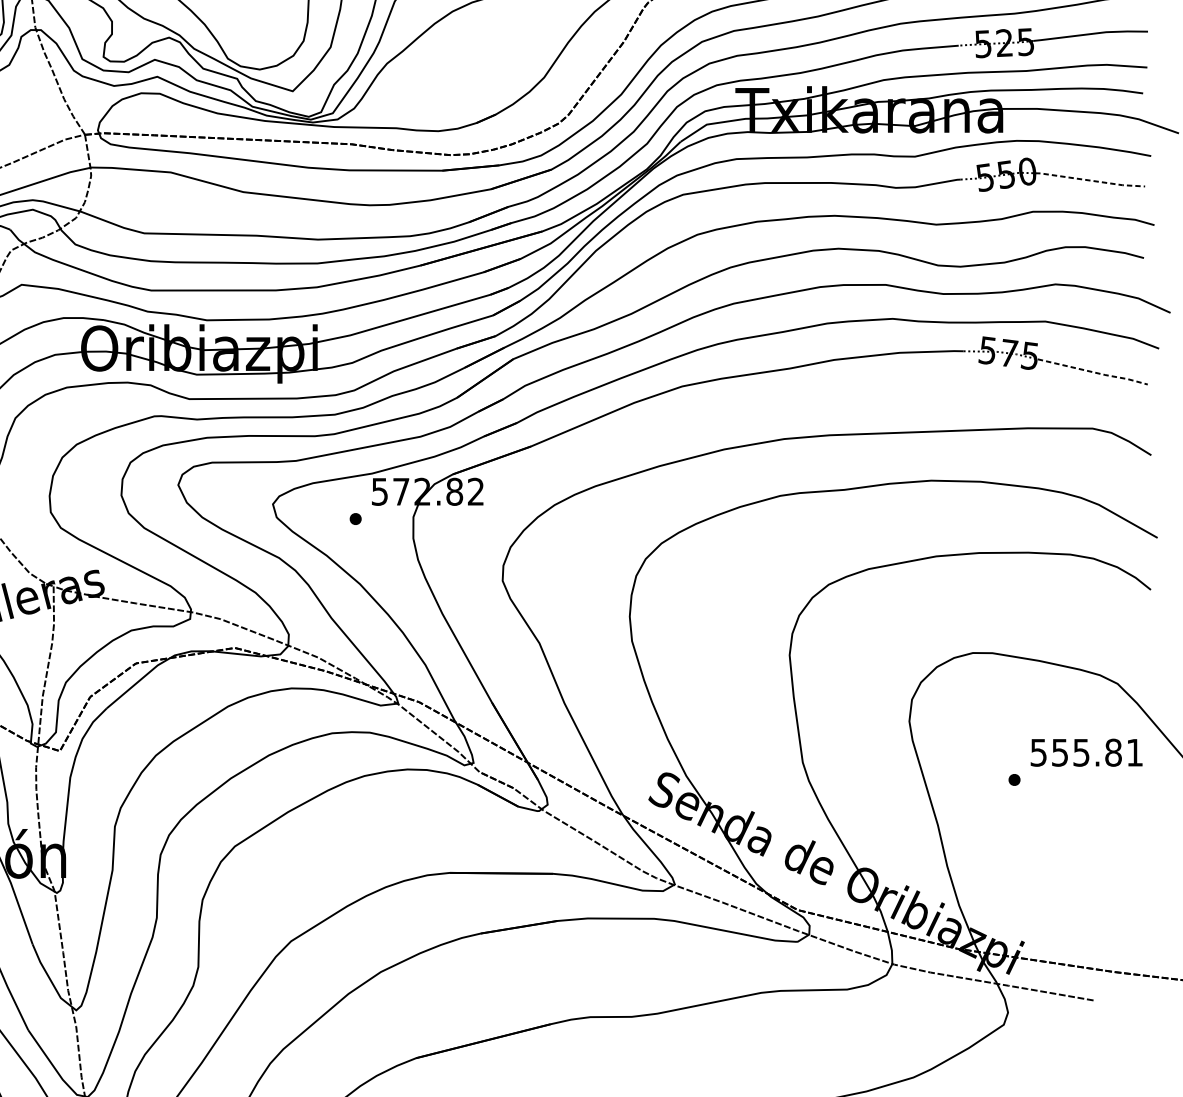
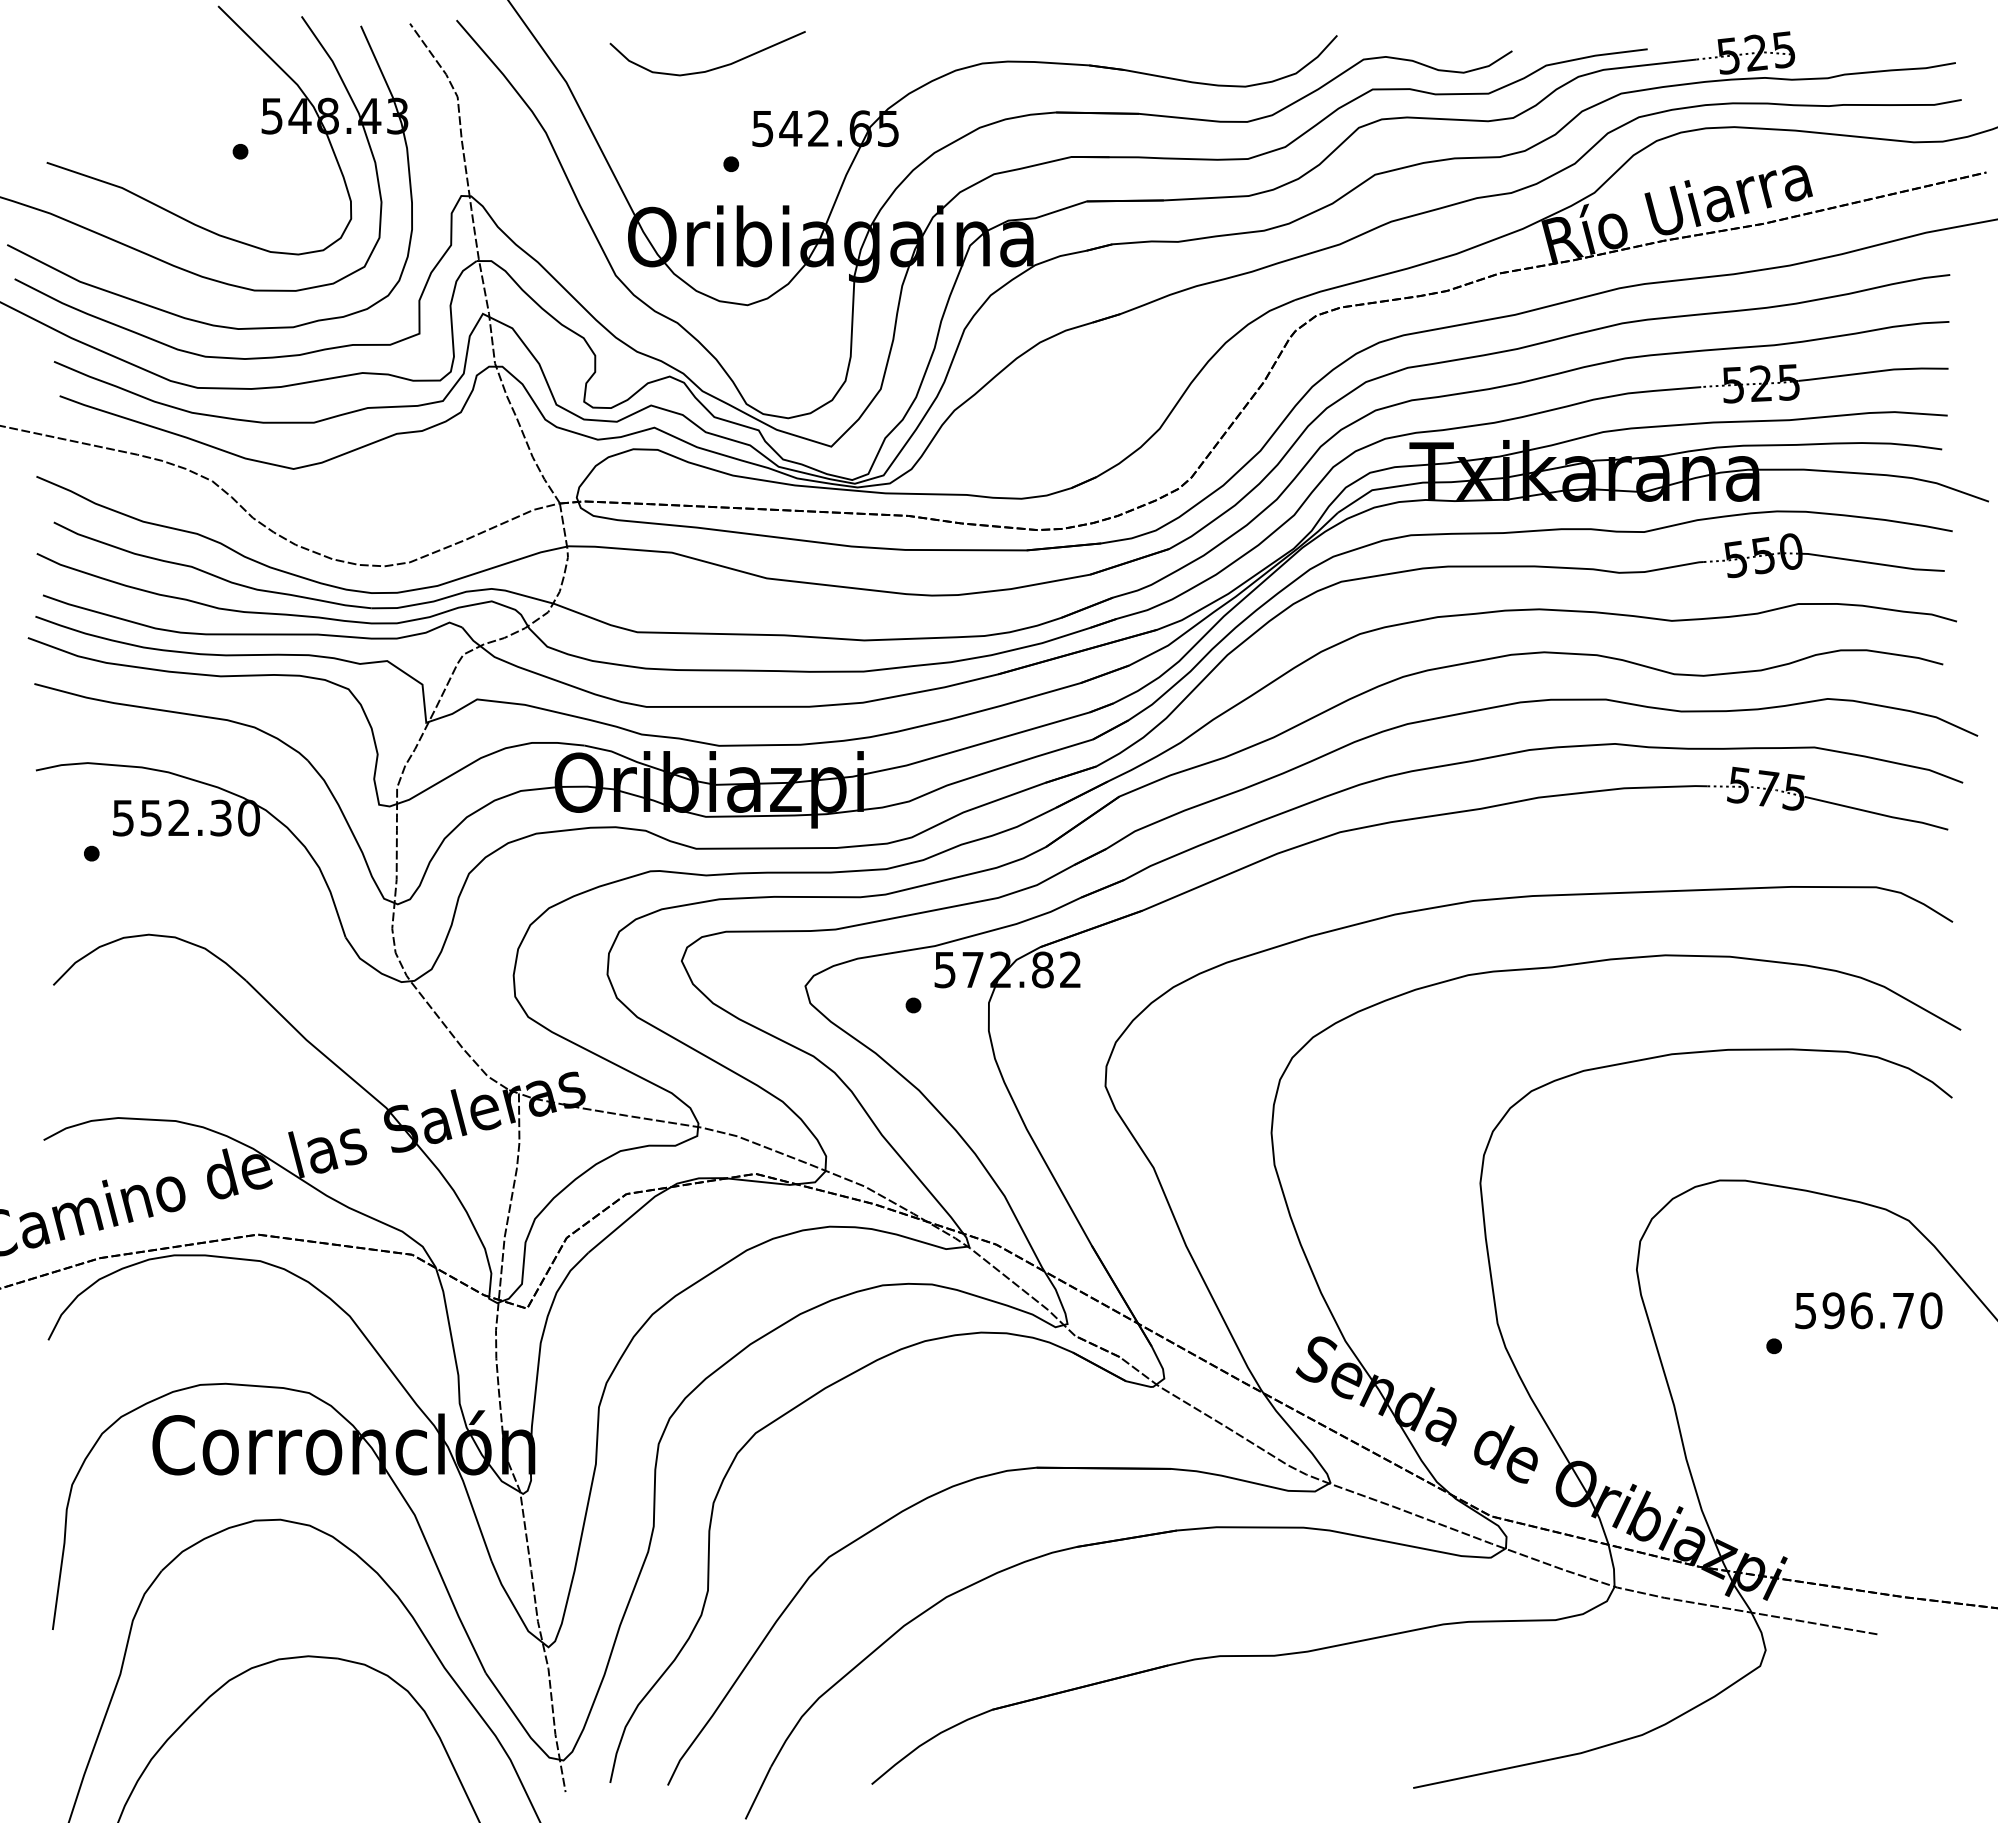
line: (1089, 180) -> (1872, 563), dashed -> solid
line: (1093, 372) -> (1877, 813), dashed -> solid
text: (1097, 752) -> (1882, 1310), 555.81 -> 596.70

